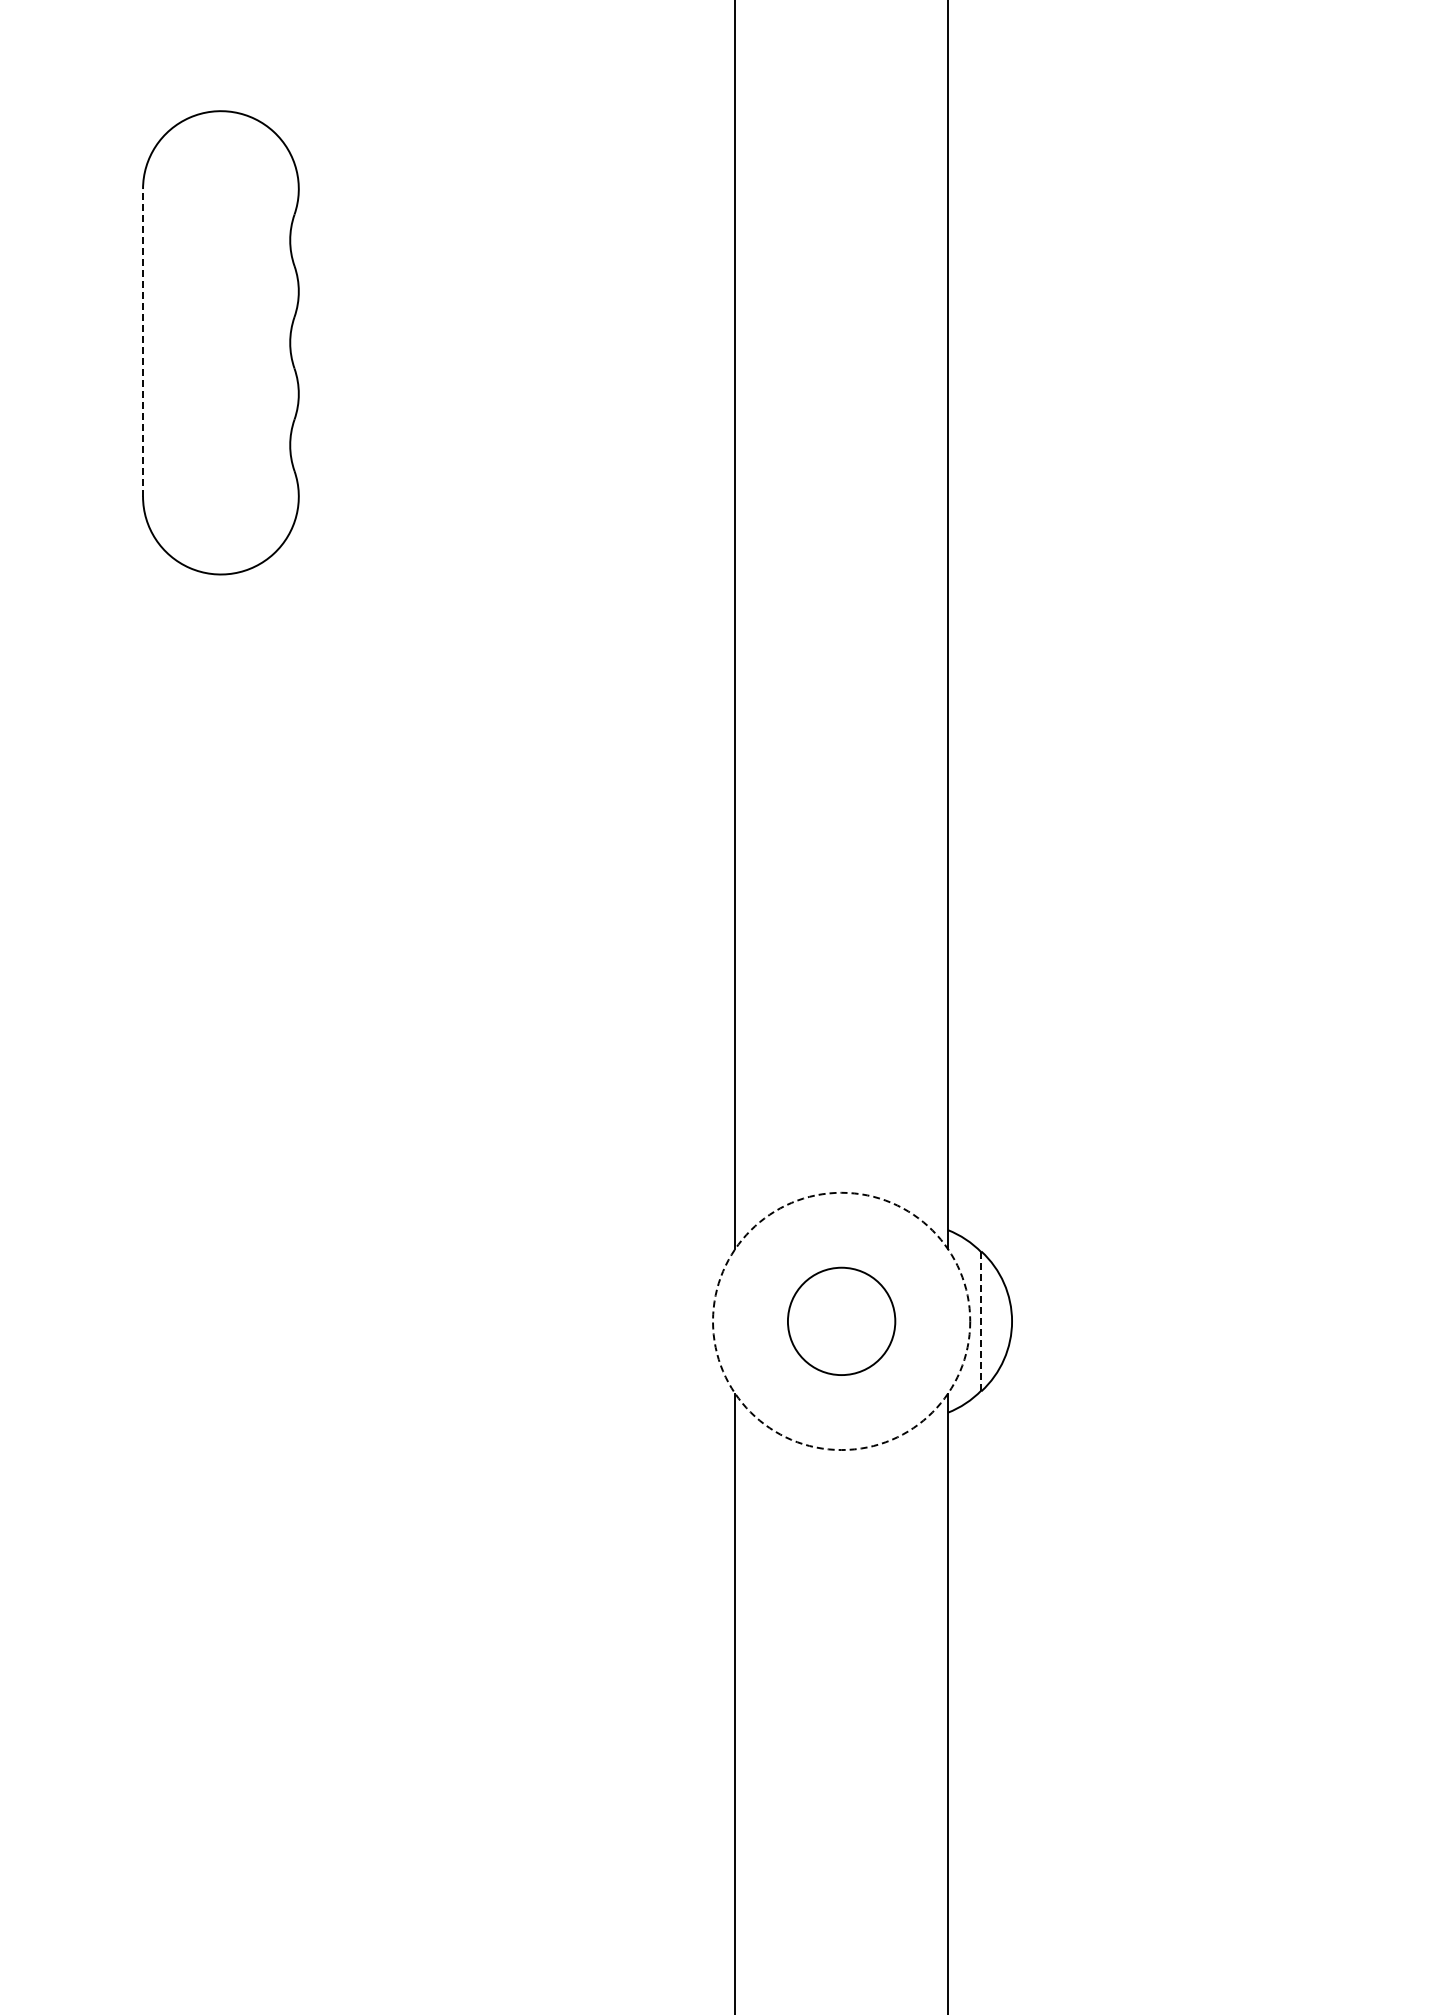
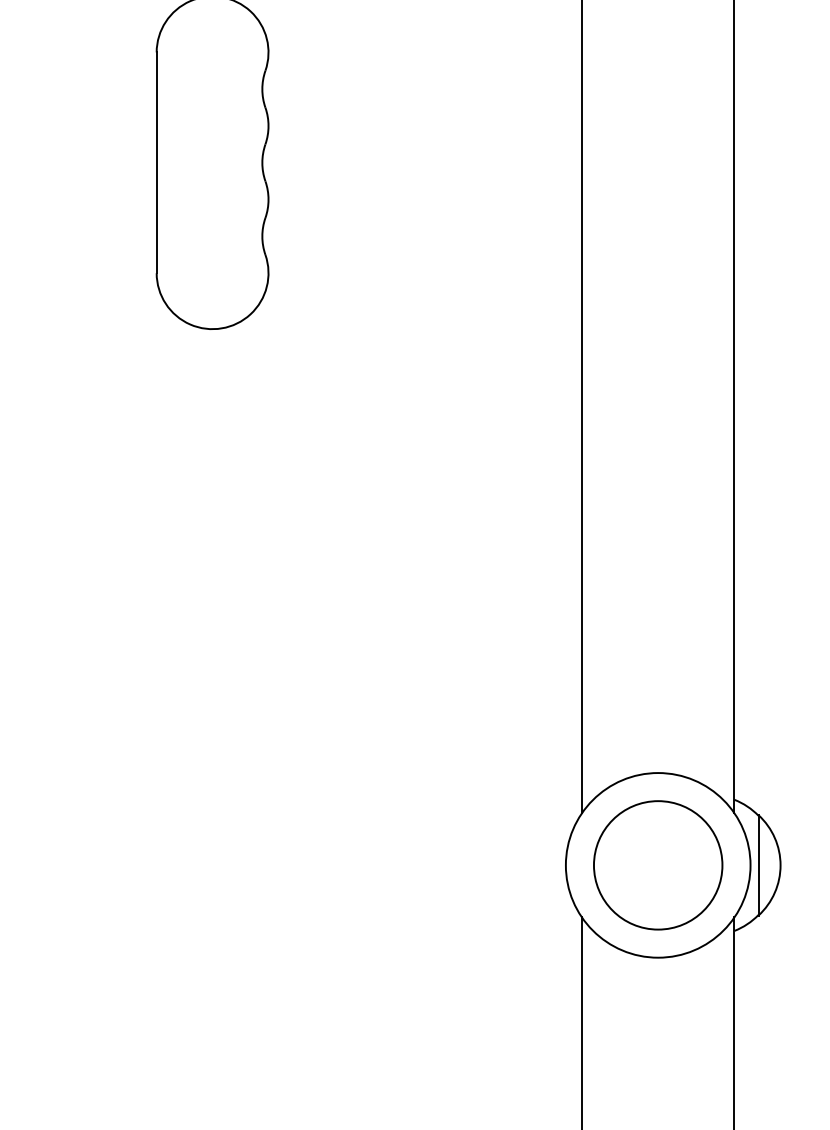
line: (143, 342) -> (157, 162), dashed -> solid
circle: (841, 1320) -> (658, 864), size x1.67
circle: (841, 1321) -> (658, 865), dashed -> solid
line: (981, 1321) -> (758, 865), dashed -> solid

